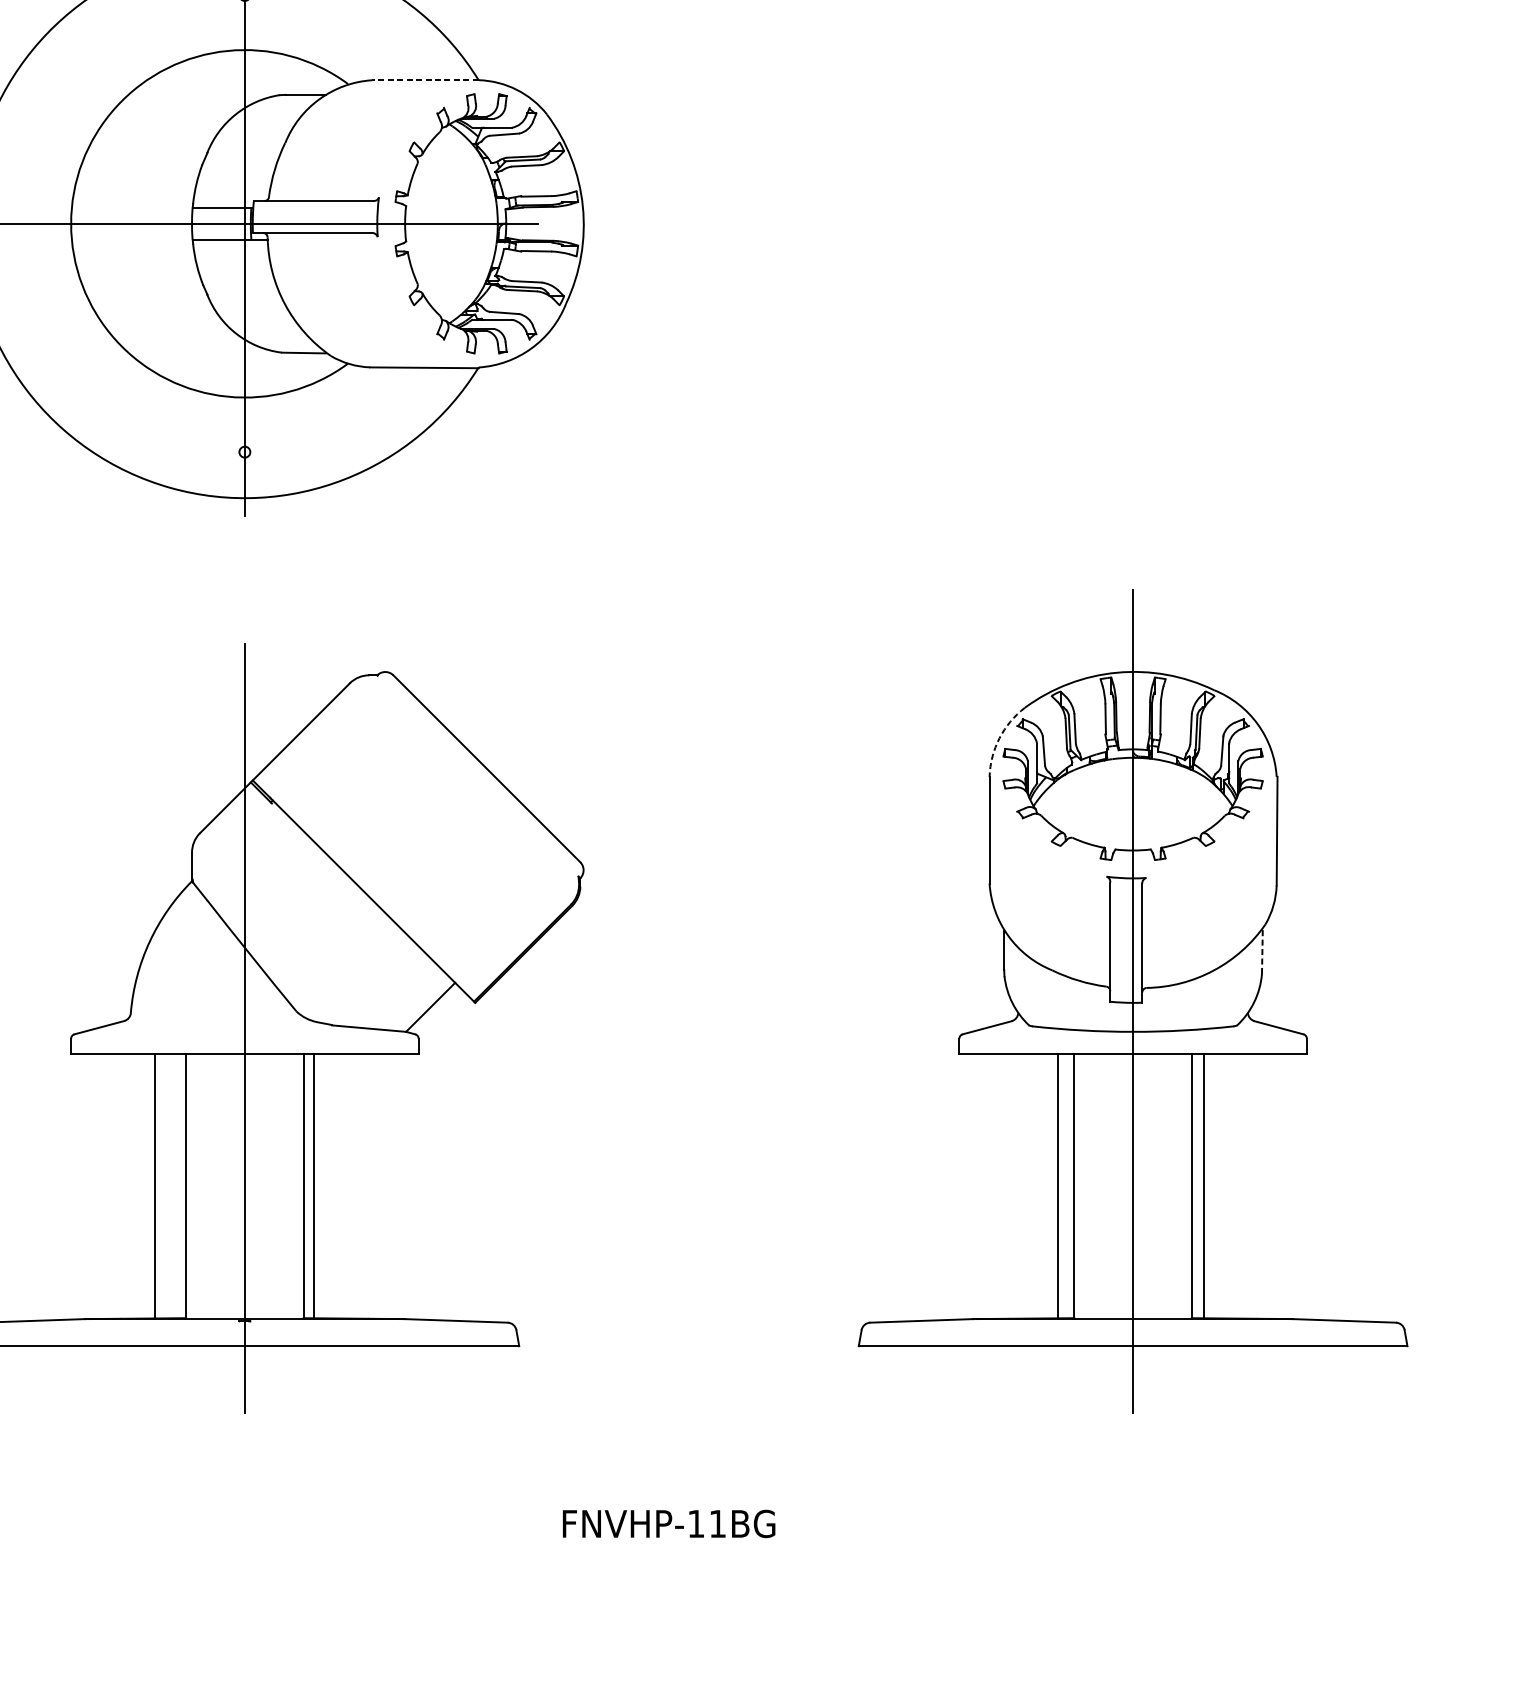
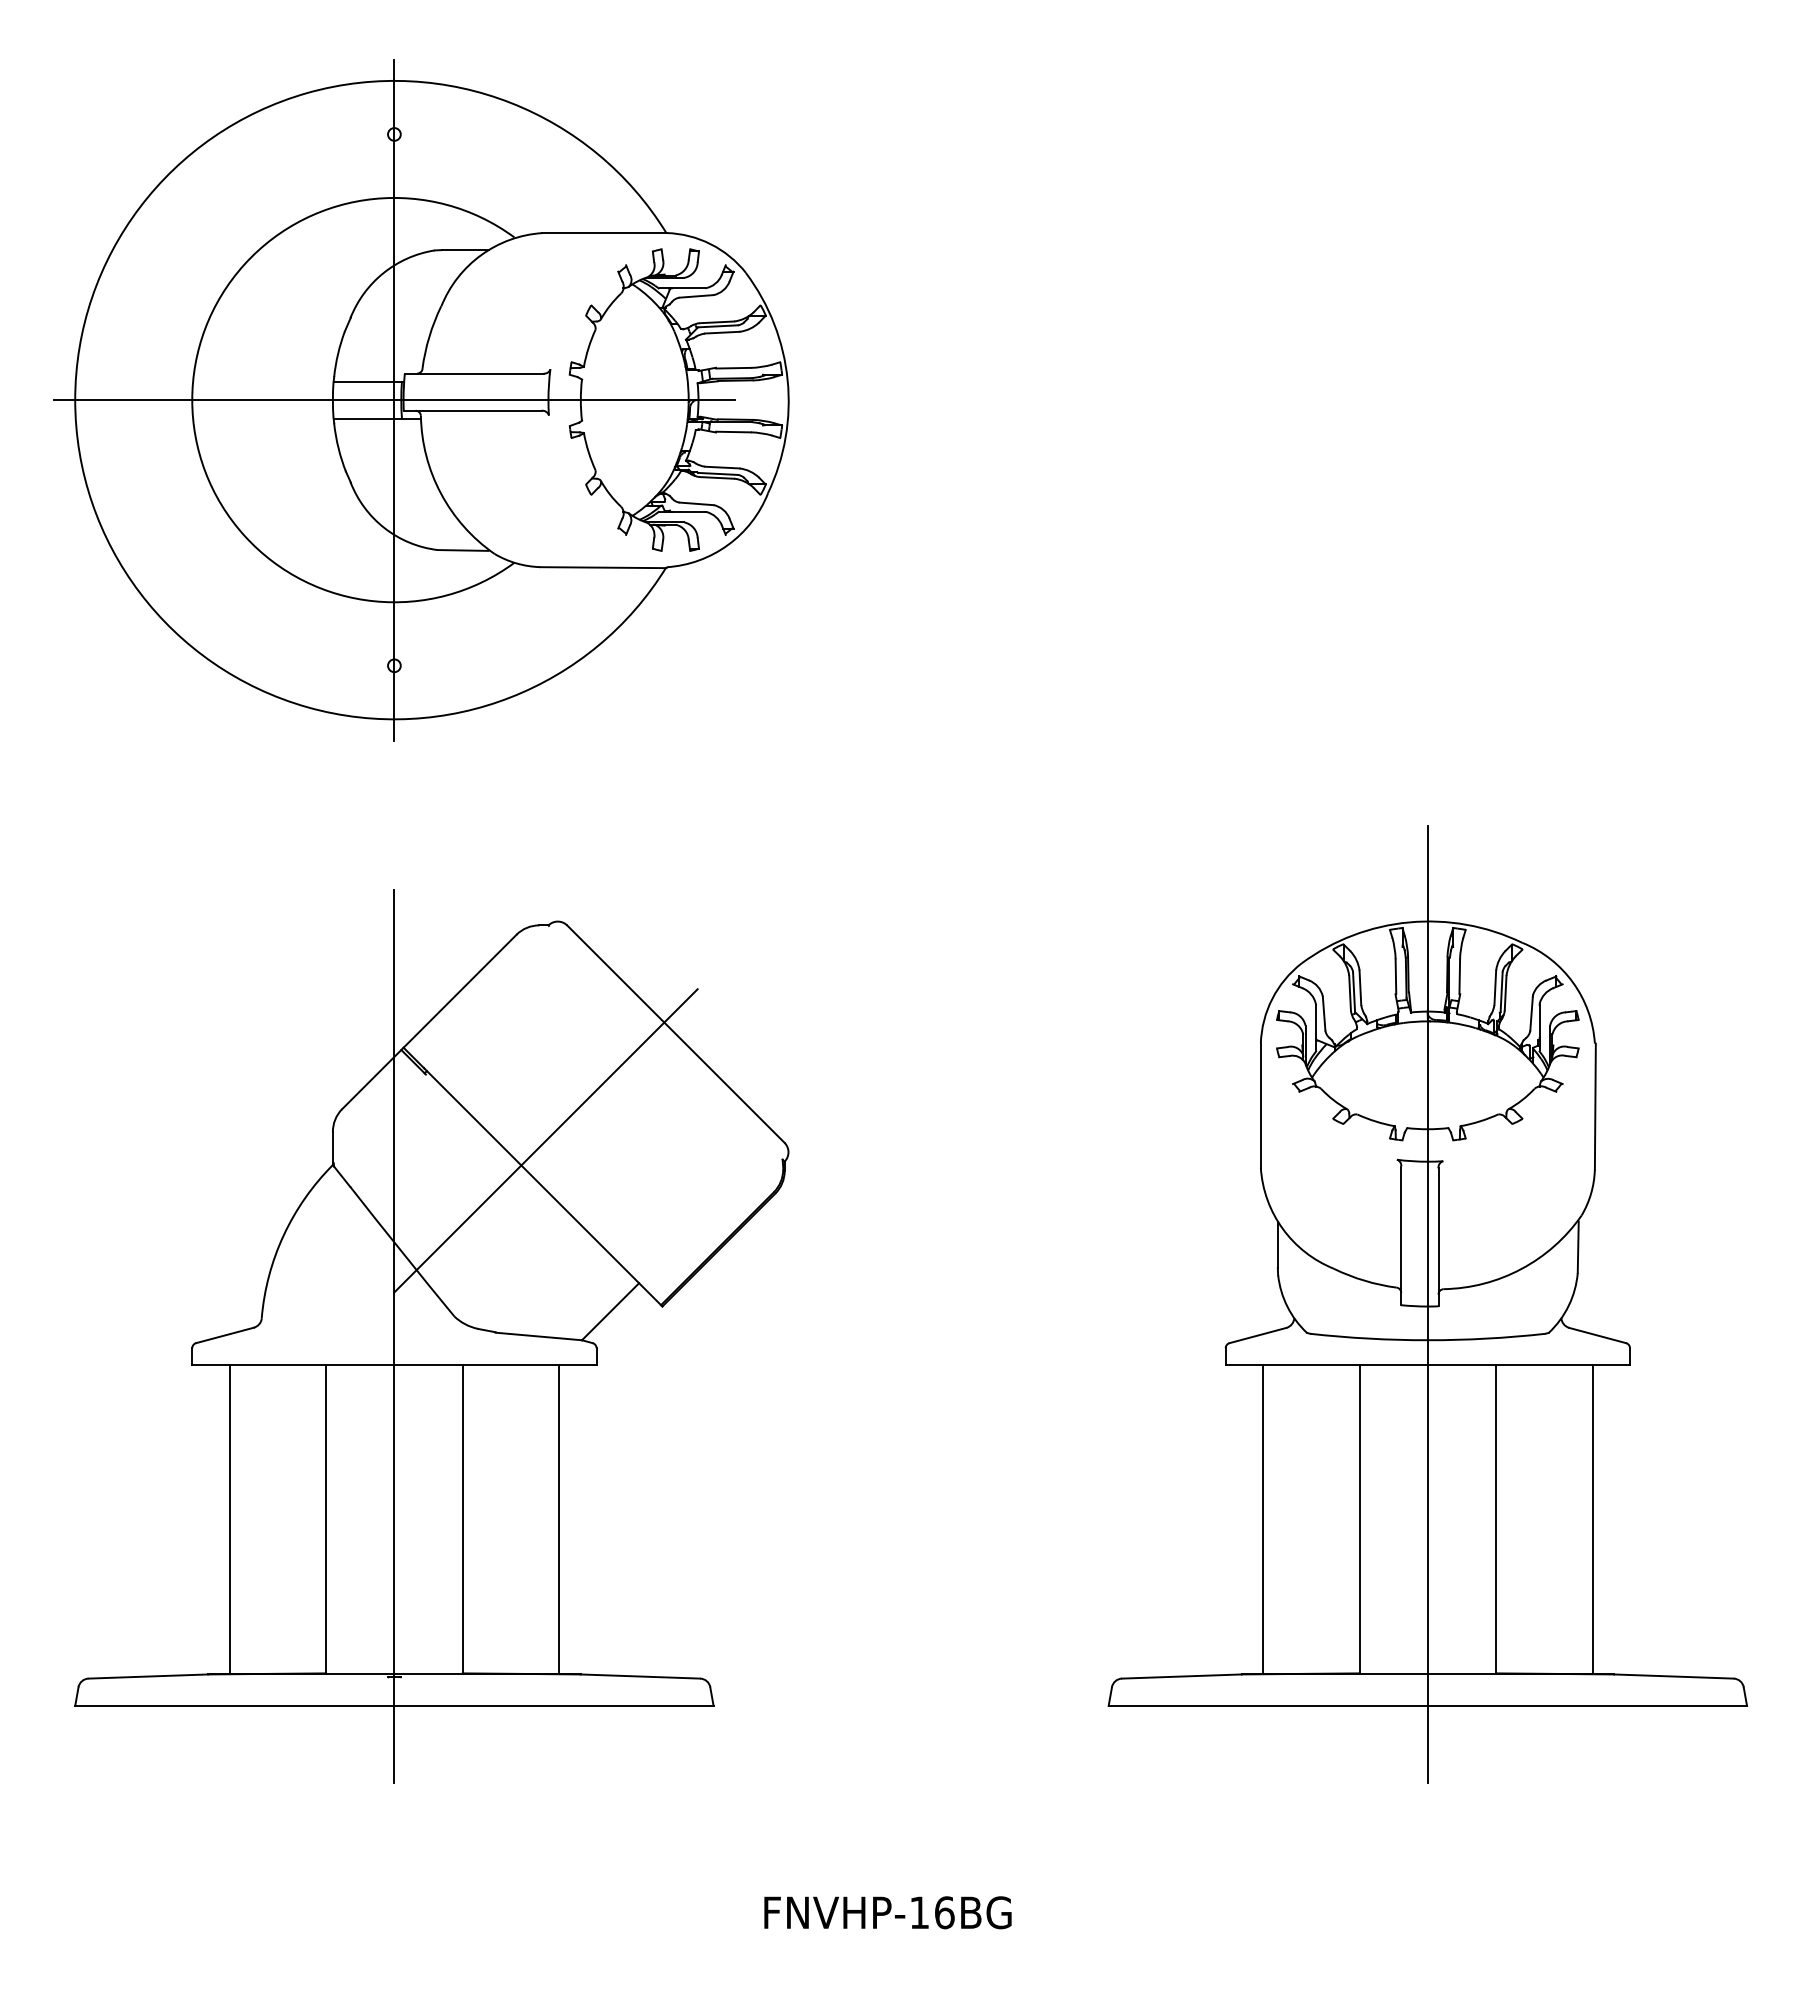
line: (425, 80) -> (604, 233), dashed -> solid
arc: (999, 738) -> (1272, 998), dashed -> solid
line: (374, 860) -> (545, 1140), added
line: (1262, 952) -> (1578, 1247), dashed -> solid
line: (154, 1185) -> (229, 1519), moved
line: (314, 1185) -> (559, 1519), moved
line: (1057, 1185) -> (1262, 1519), moved
line: (1203, 1185) -> (1592, 1519), moved
text: (717, 1523) -> (944, 1912), FNVHP-11BG -> FNVHP-16BG

